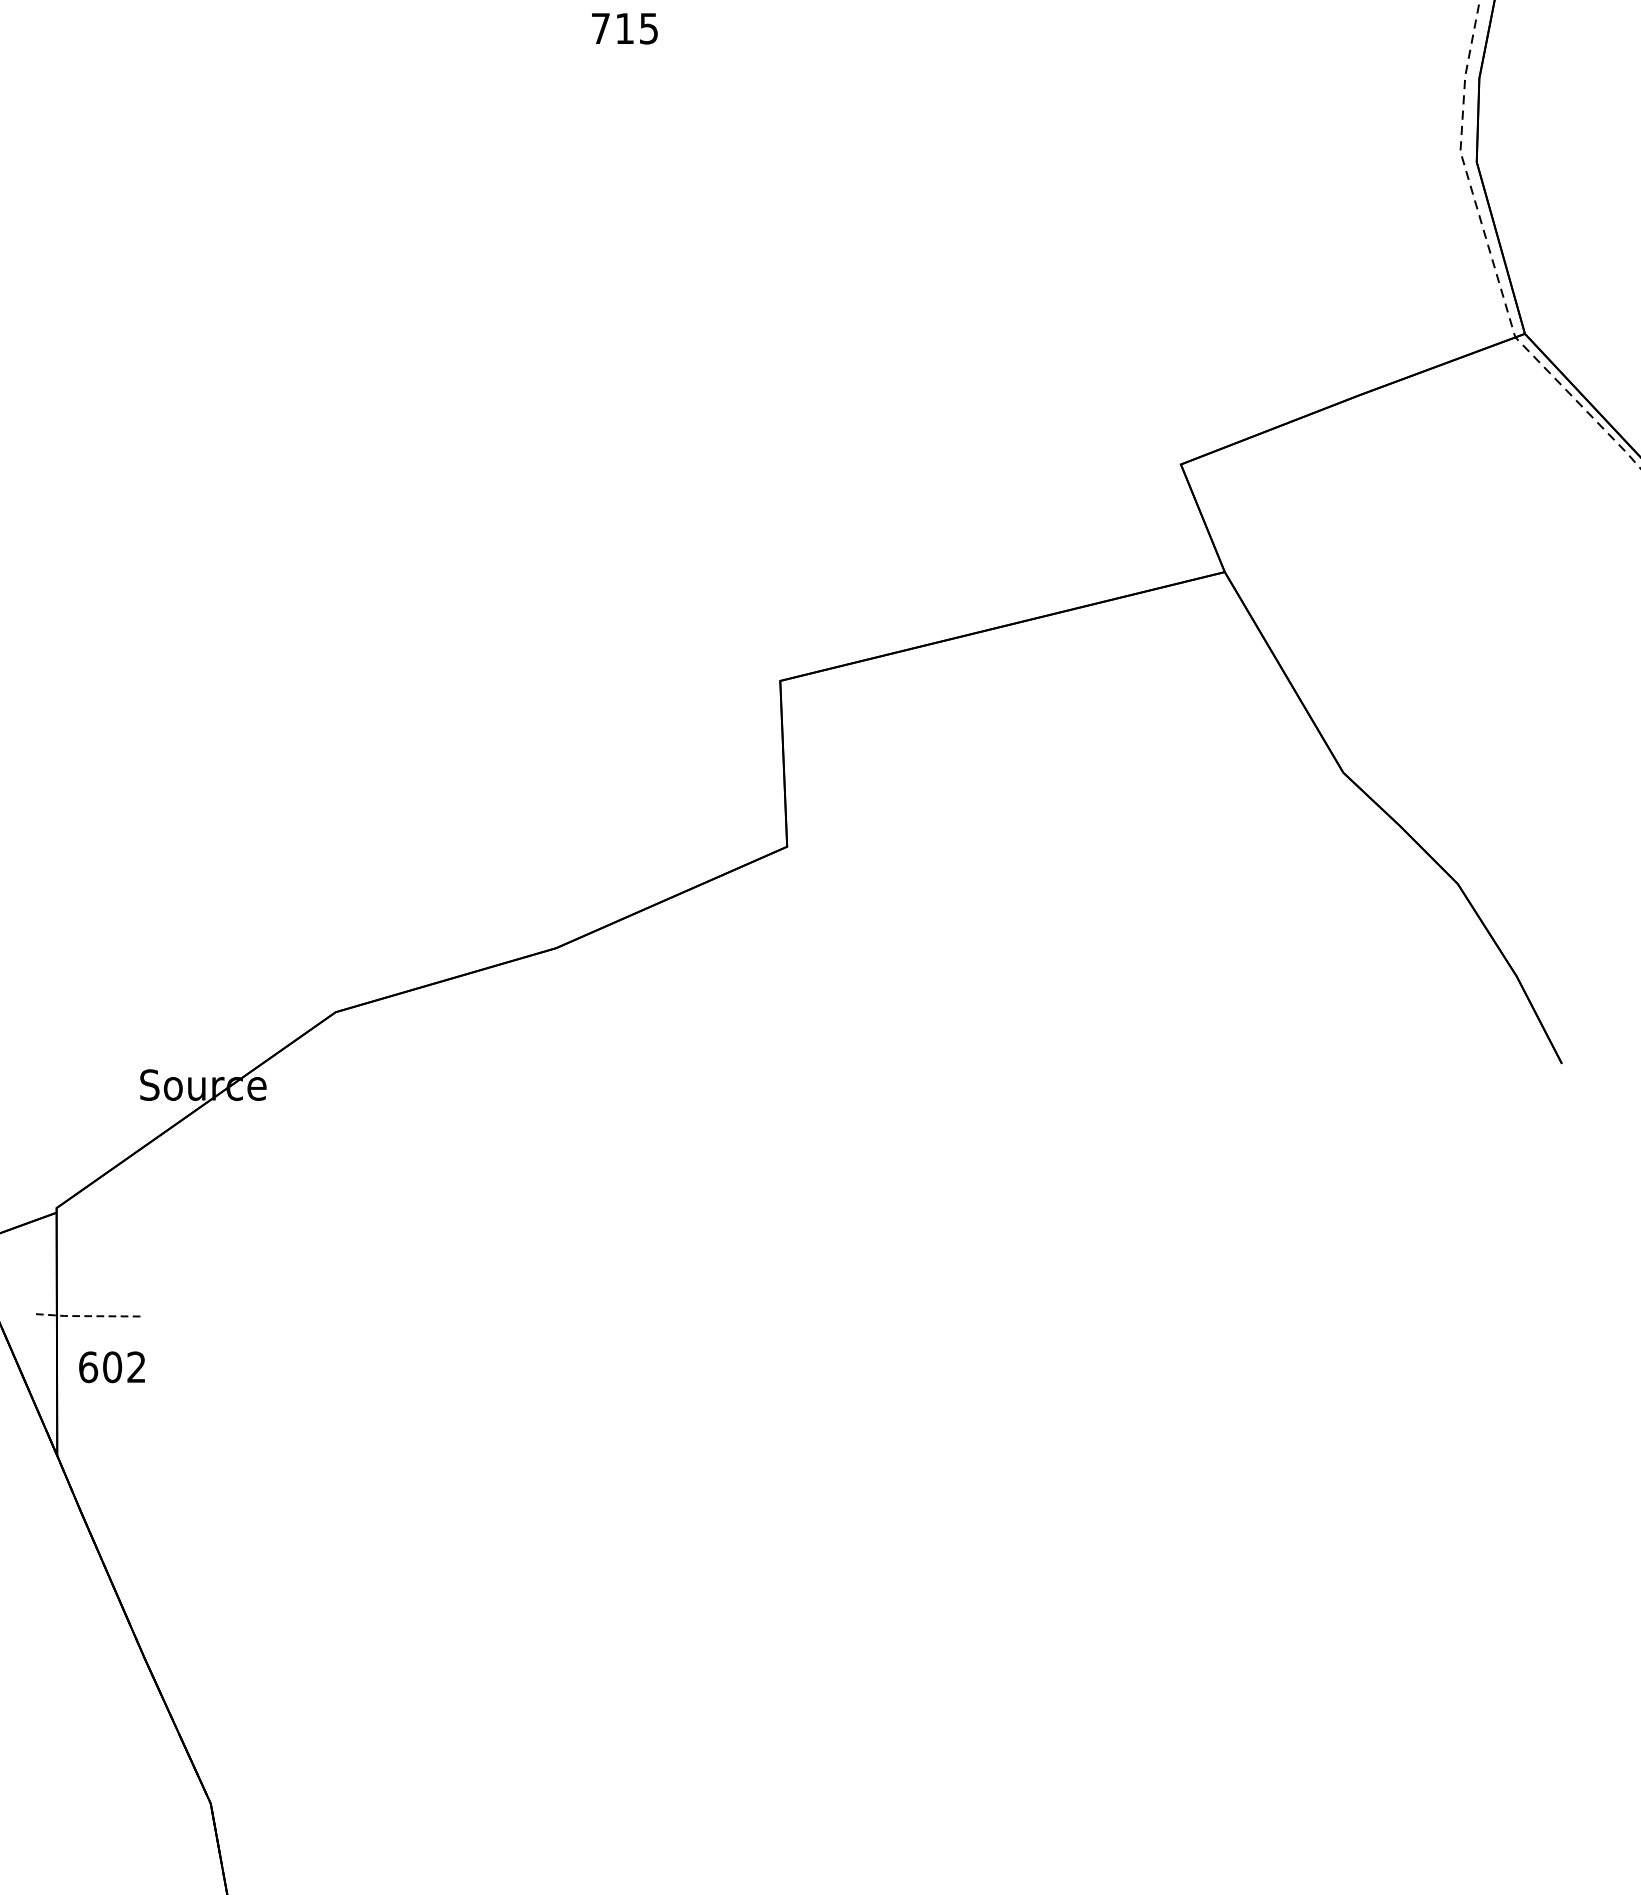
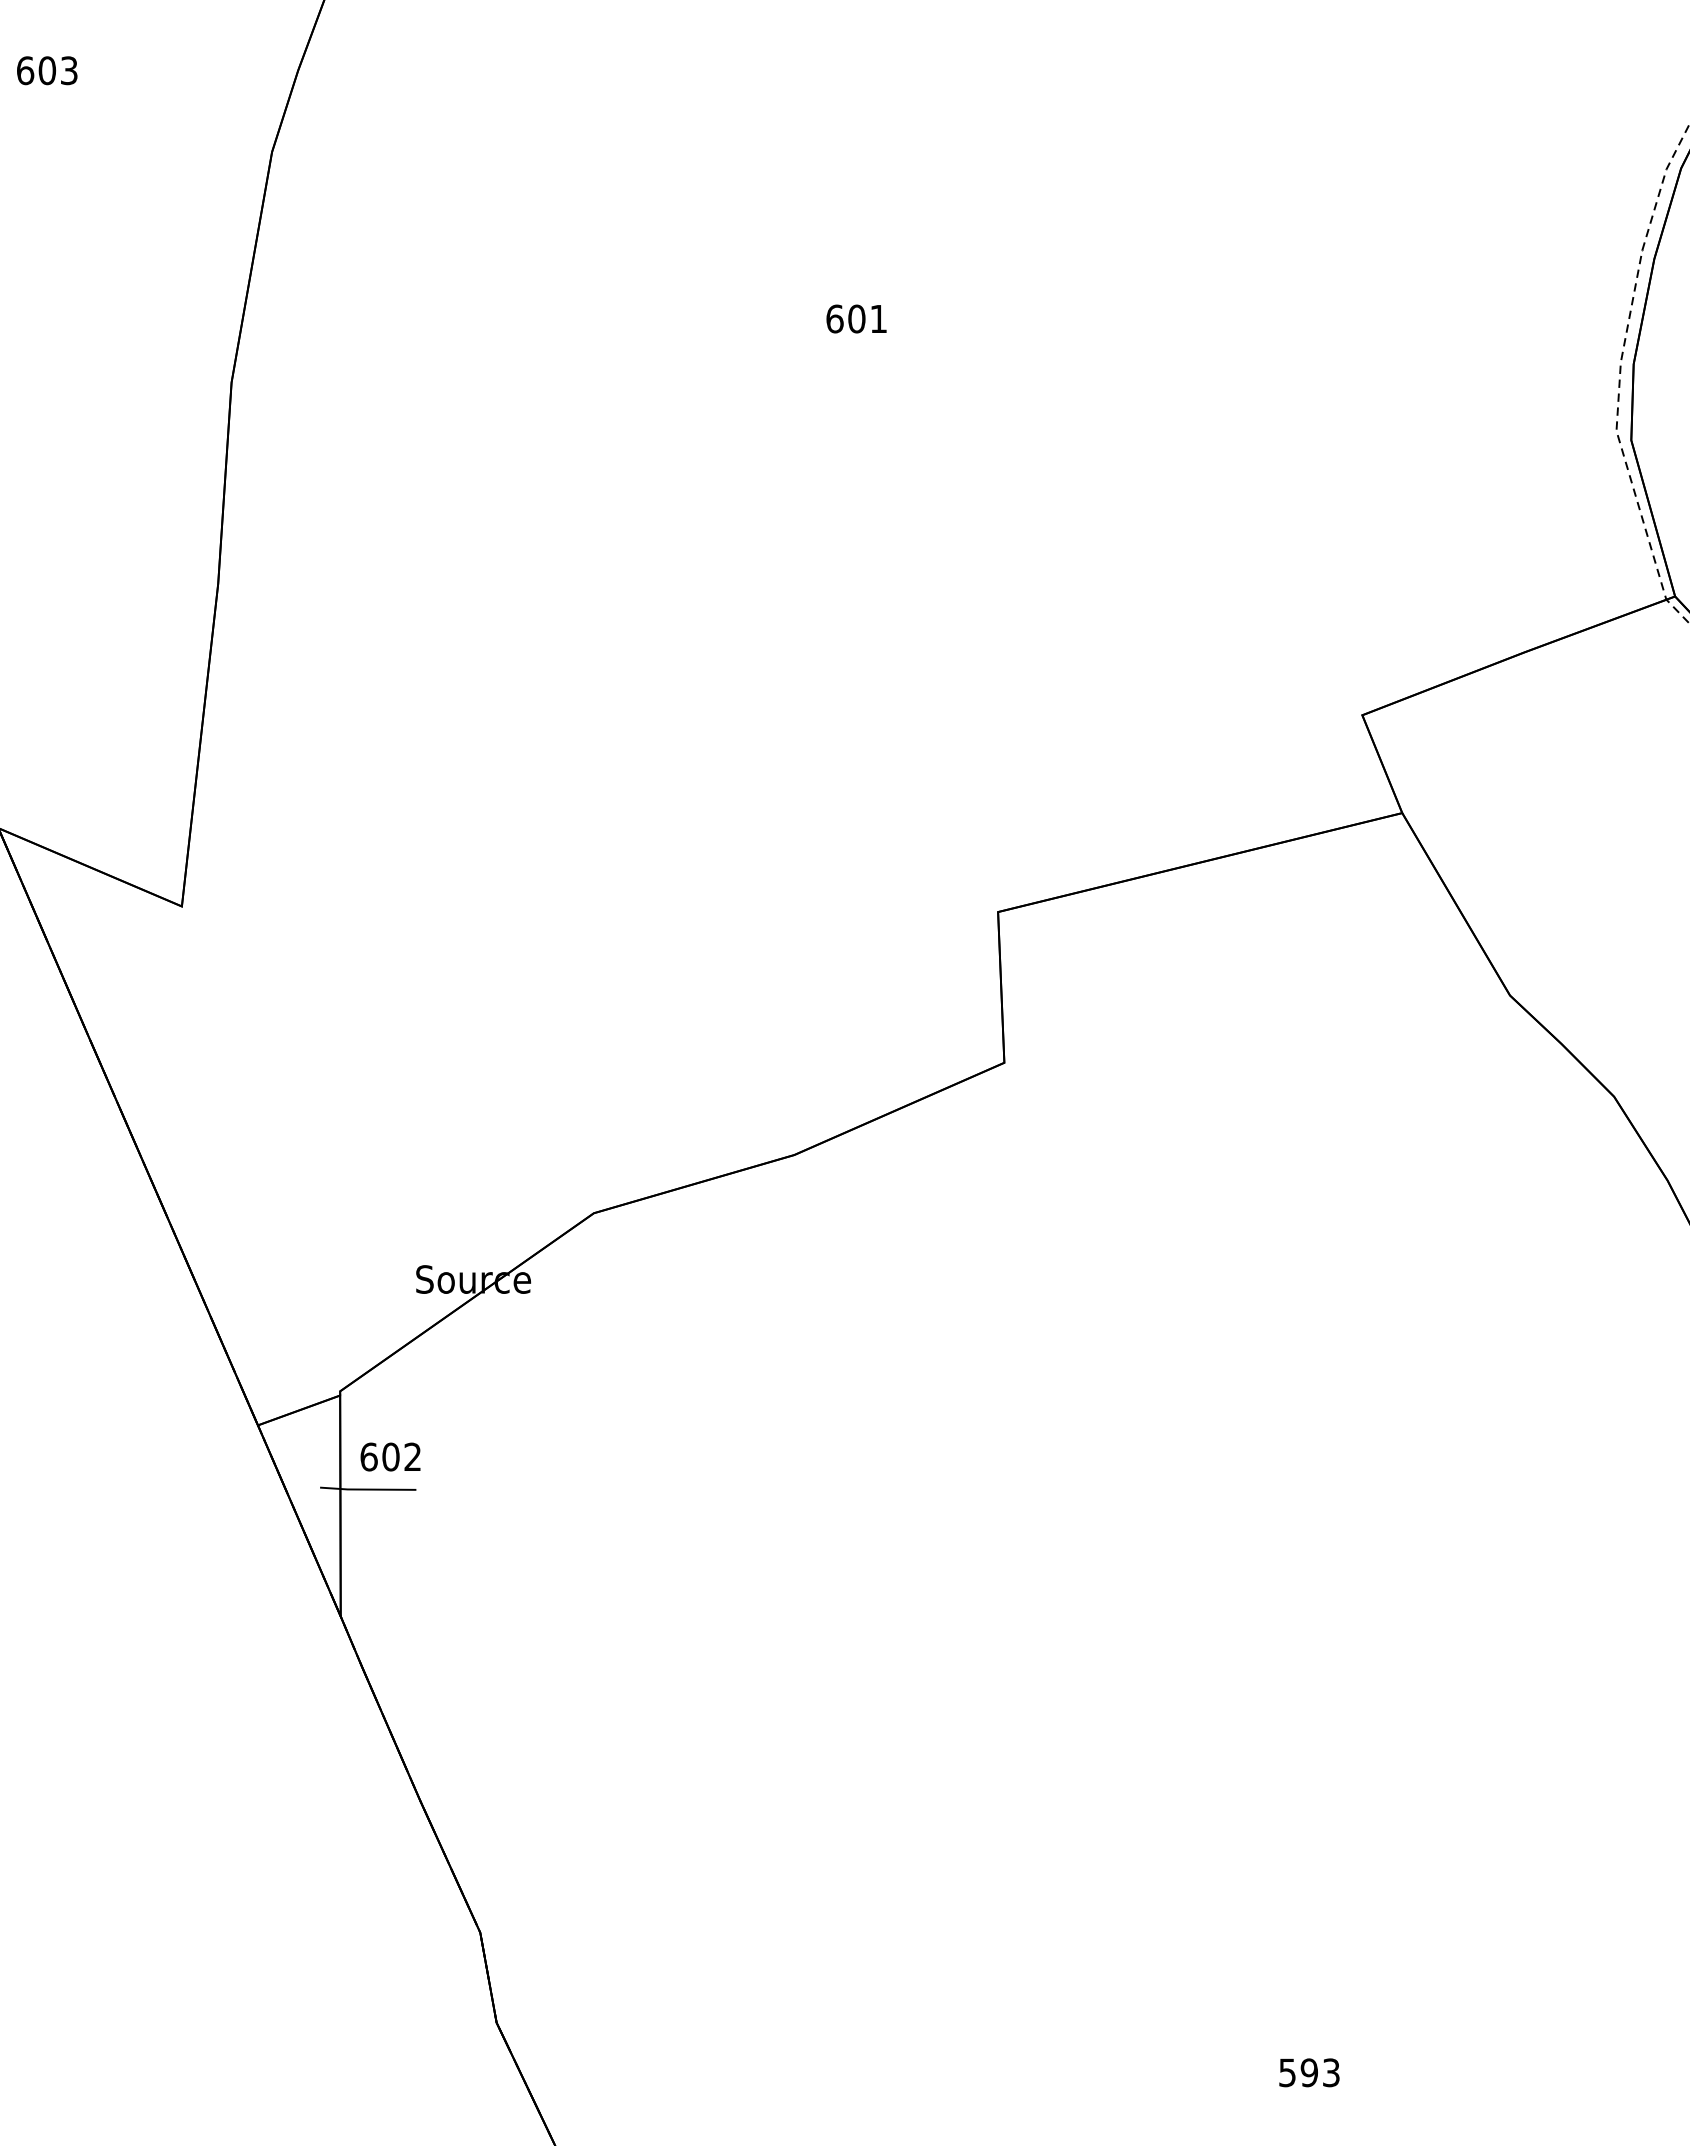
text: (624, 28) -> (856, 318), 715 -> 601
line: (86, 1316) -> (367, 1489), dashed -> solid
text: (111, 1366) -> (390, 1456), moved

